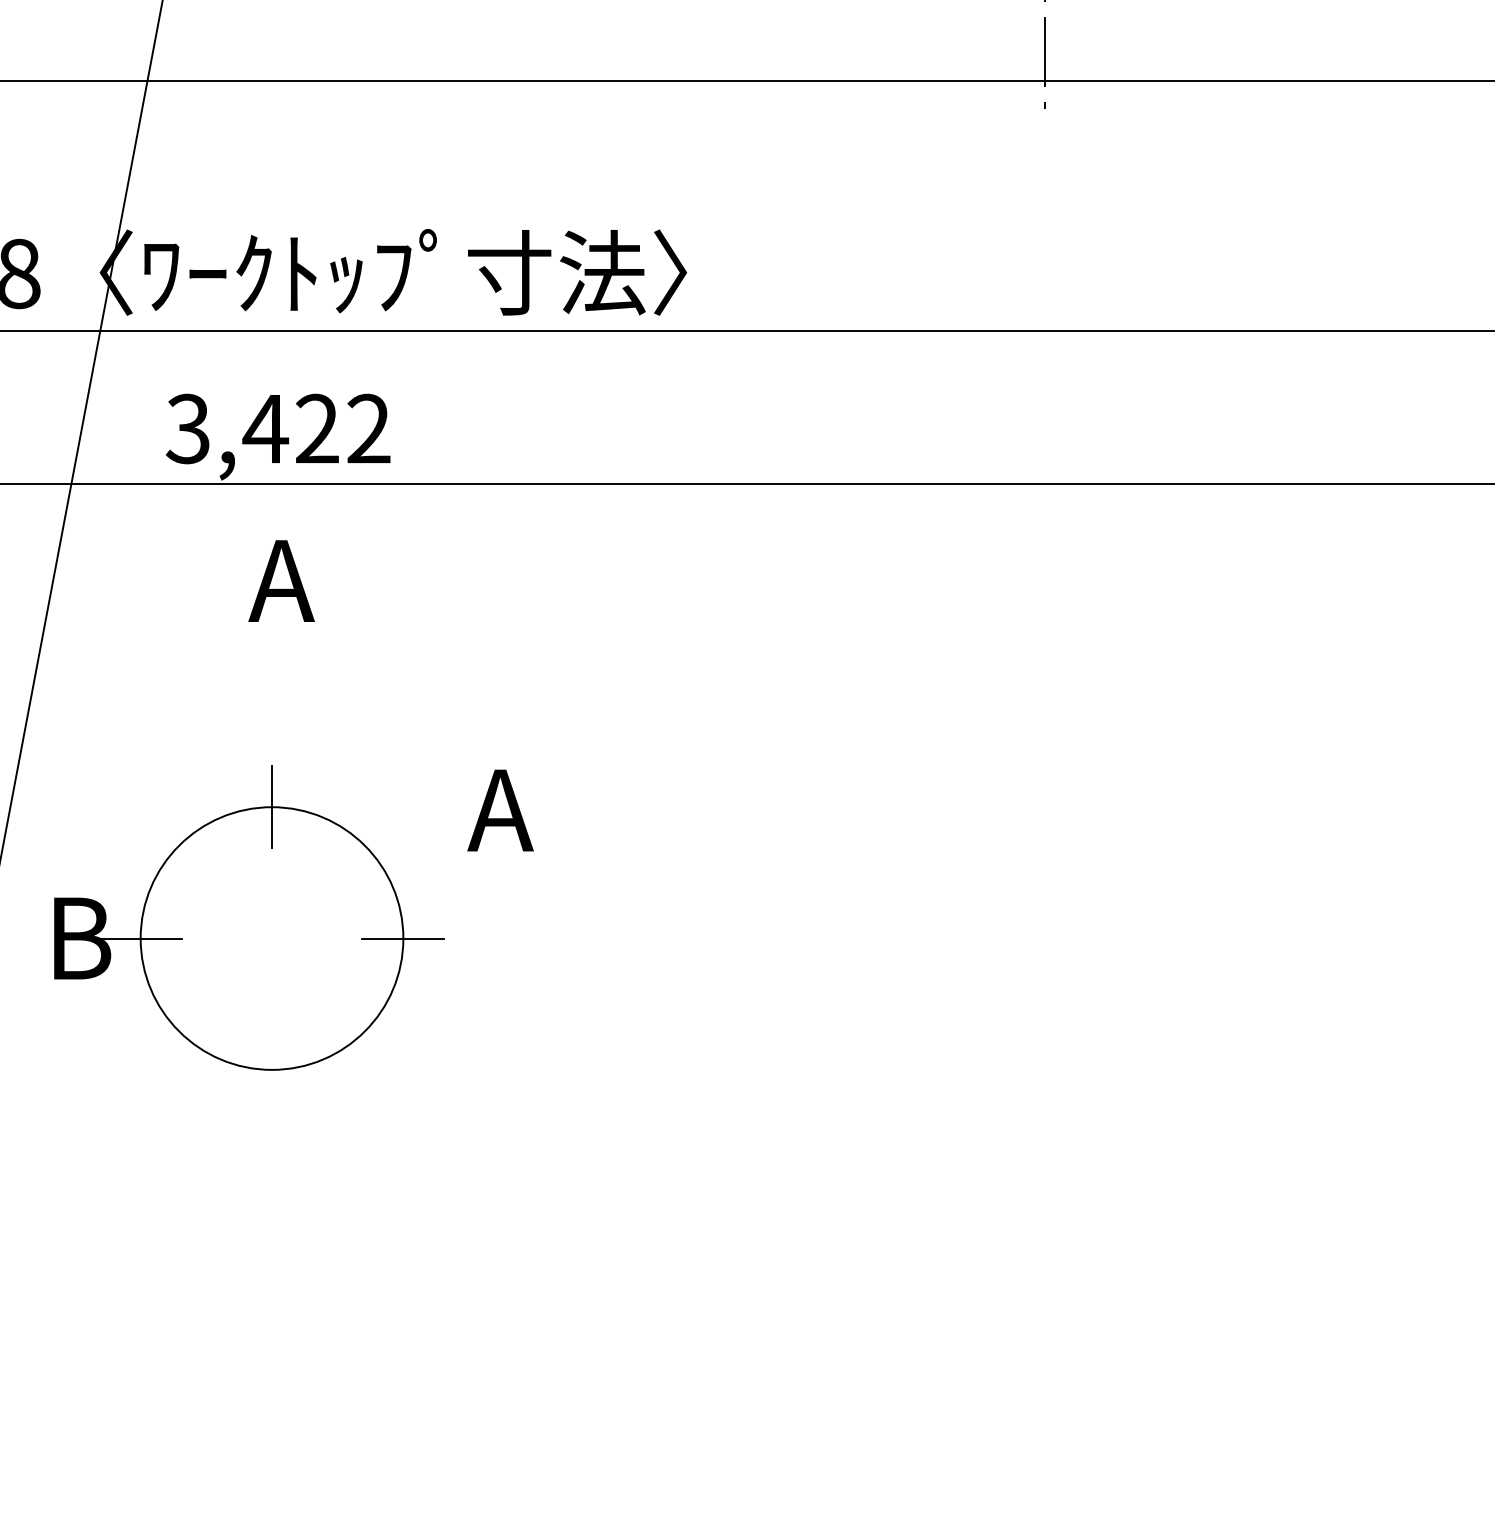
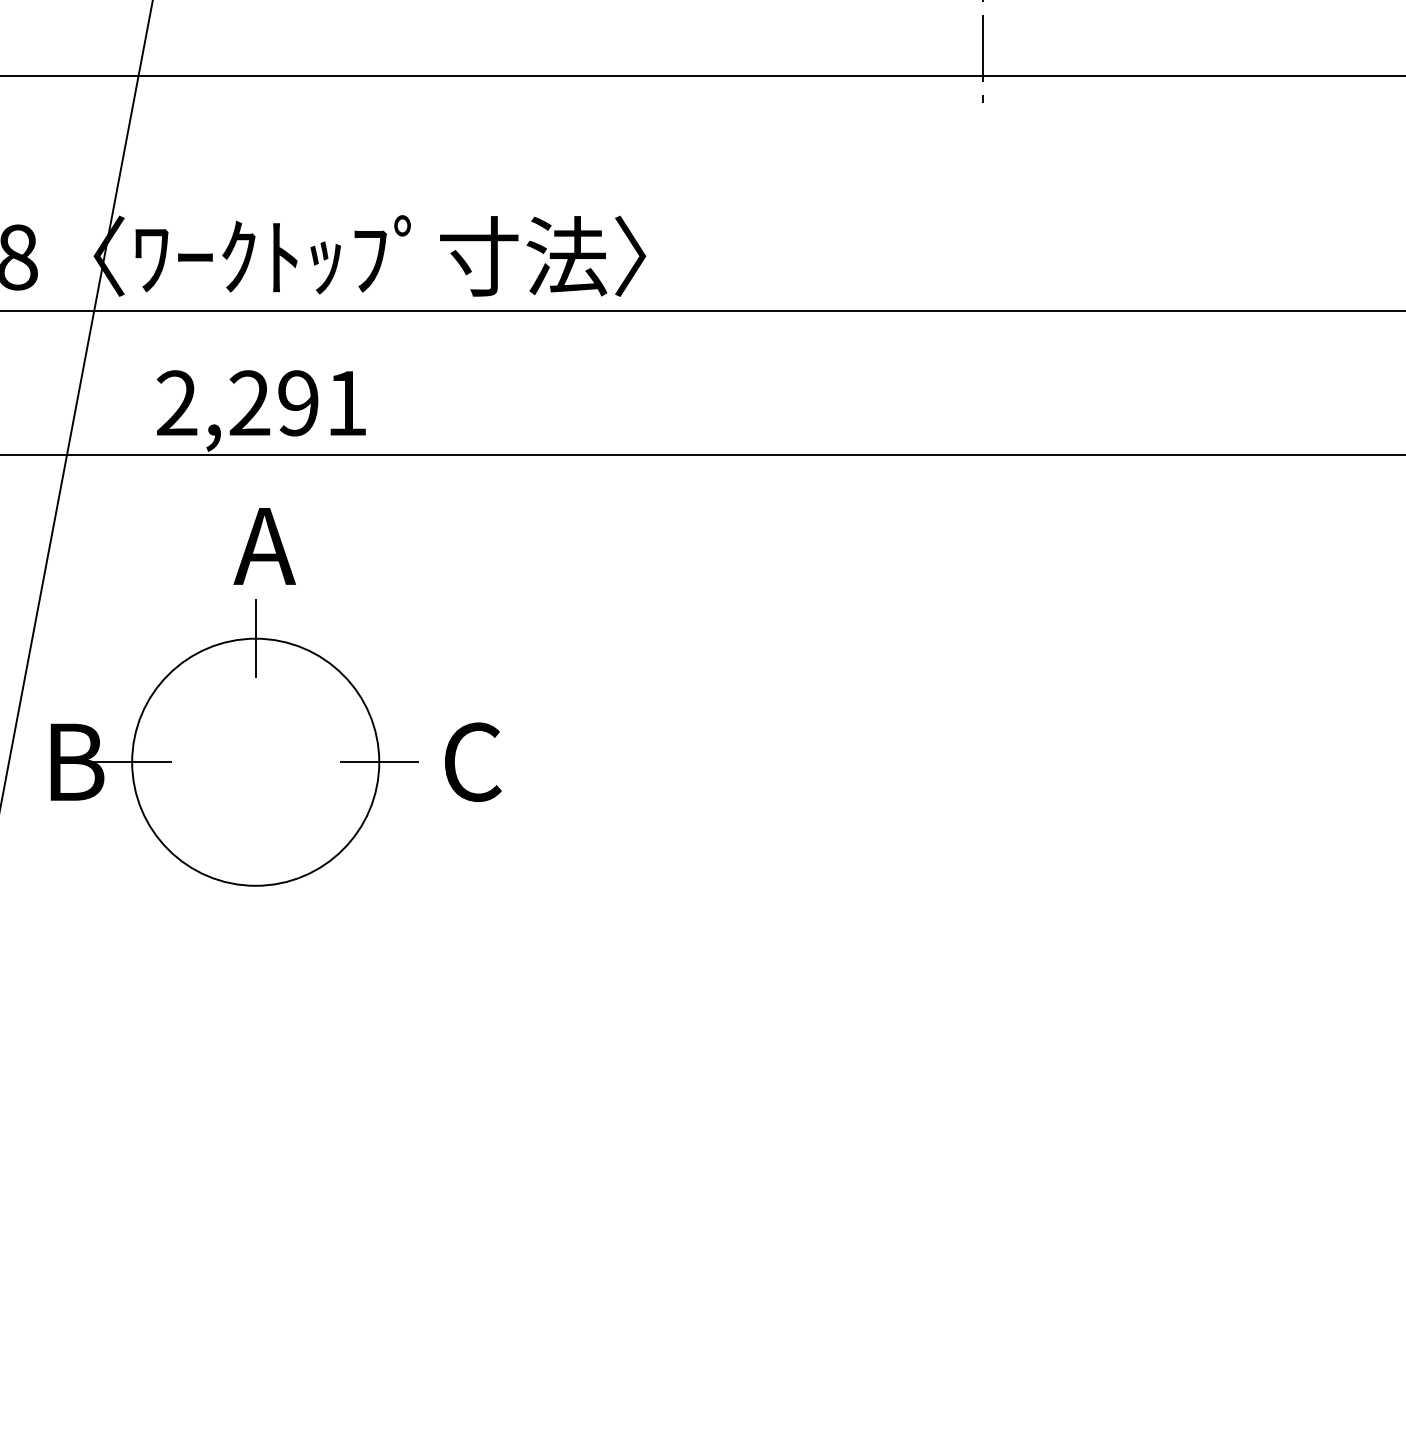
text: (278, 428) -> (261, 402), 3,422 -> 2,291
text: (500, 810) -> (470, 762), A -> C
part: (249, 917) -> (234, 742), moved

